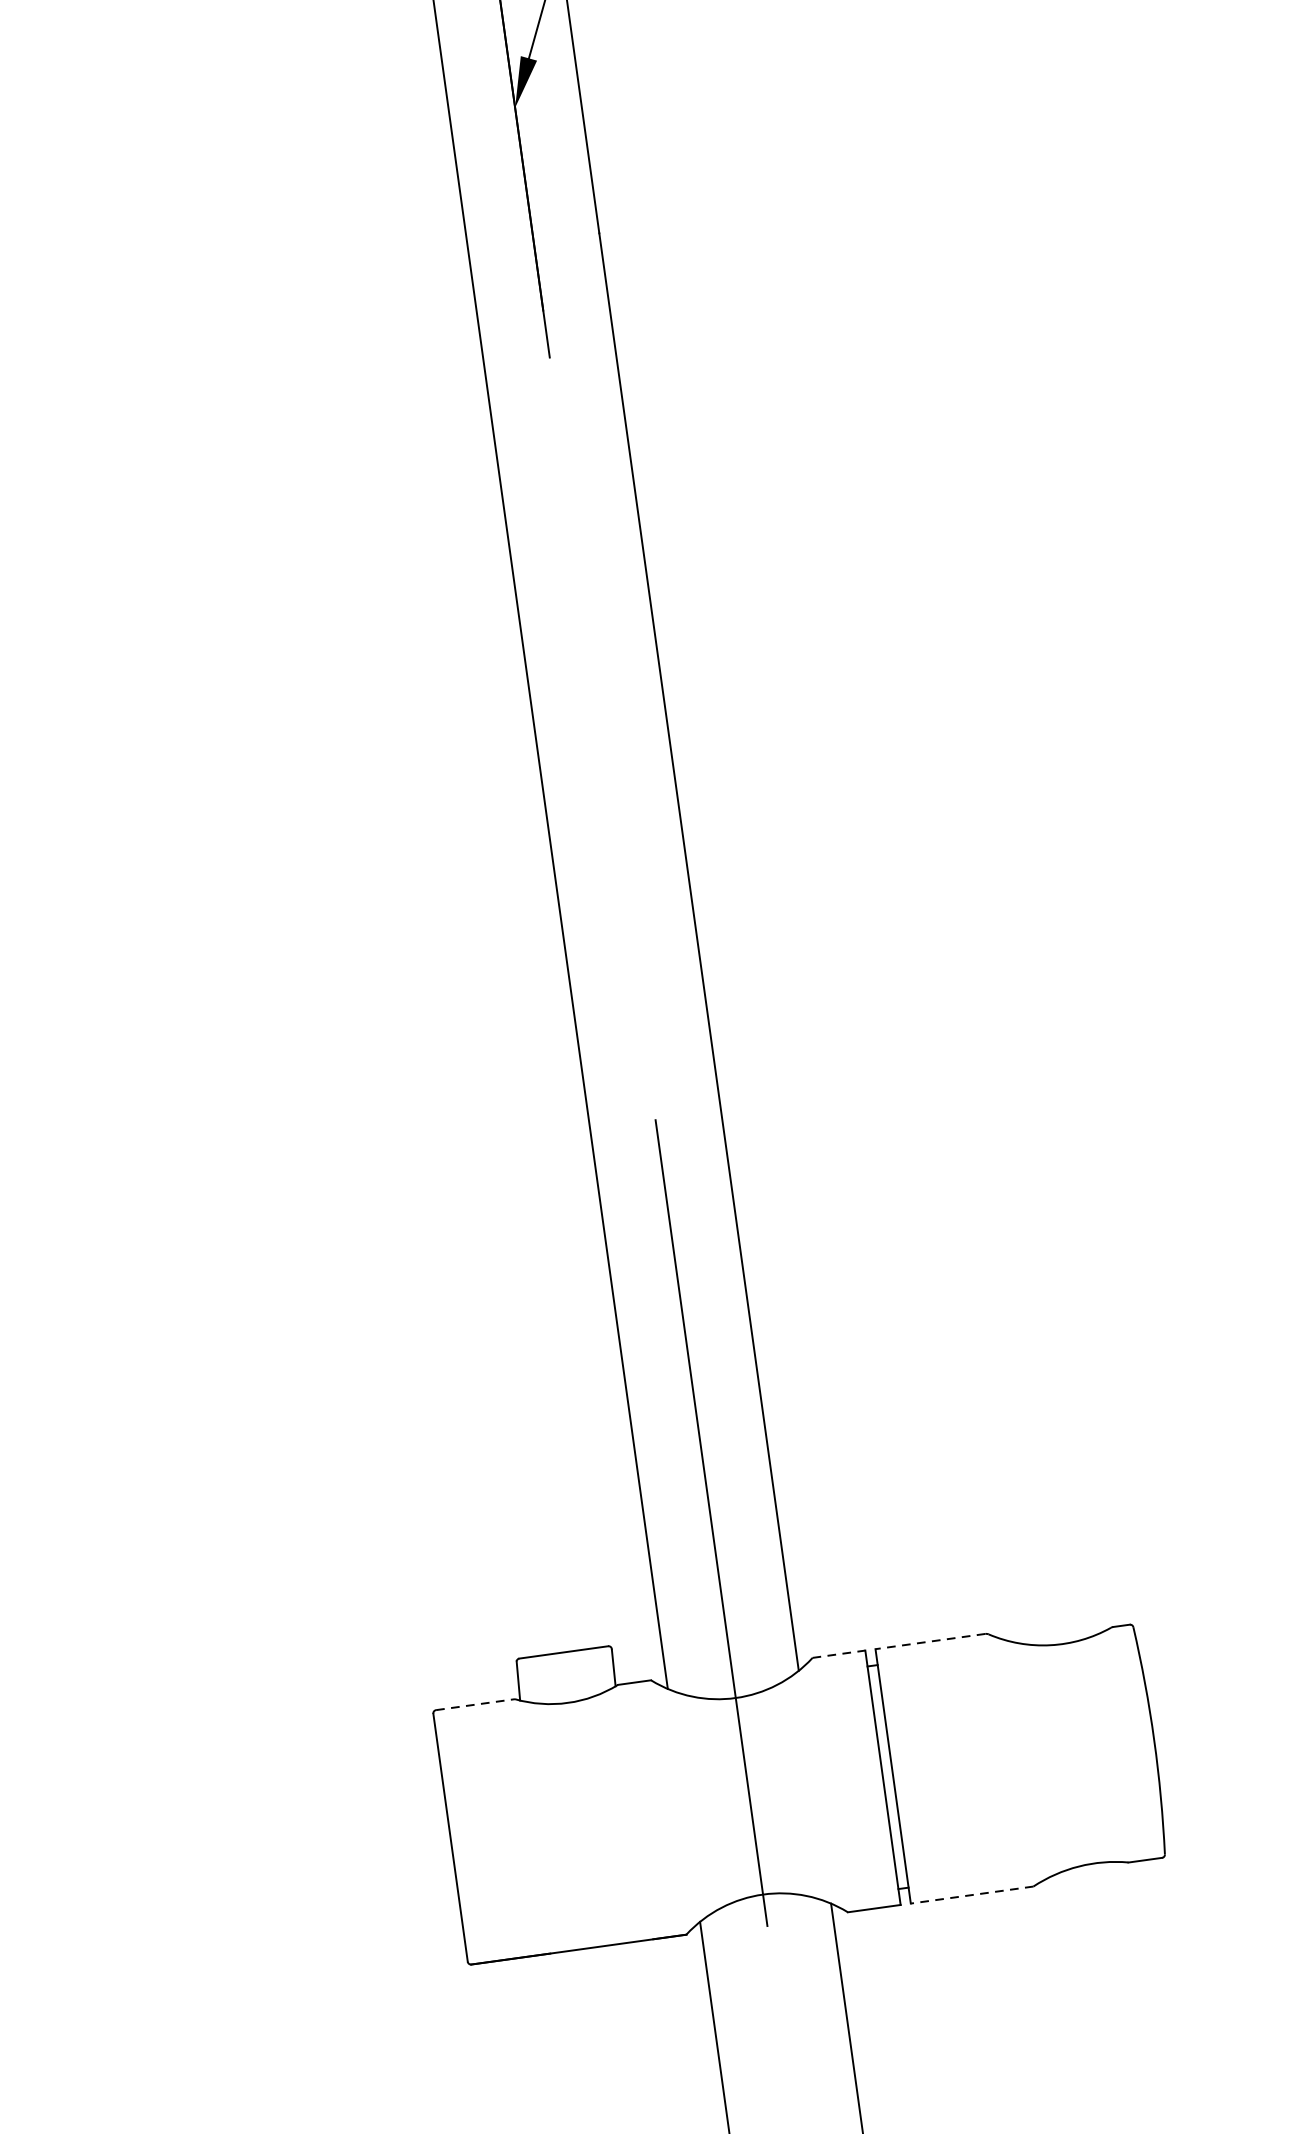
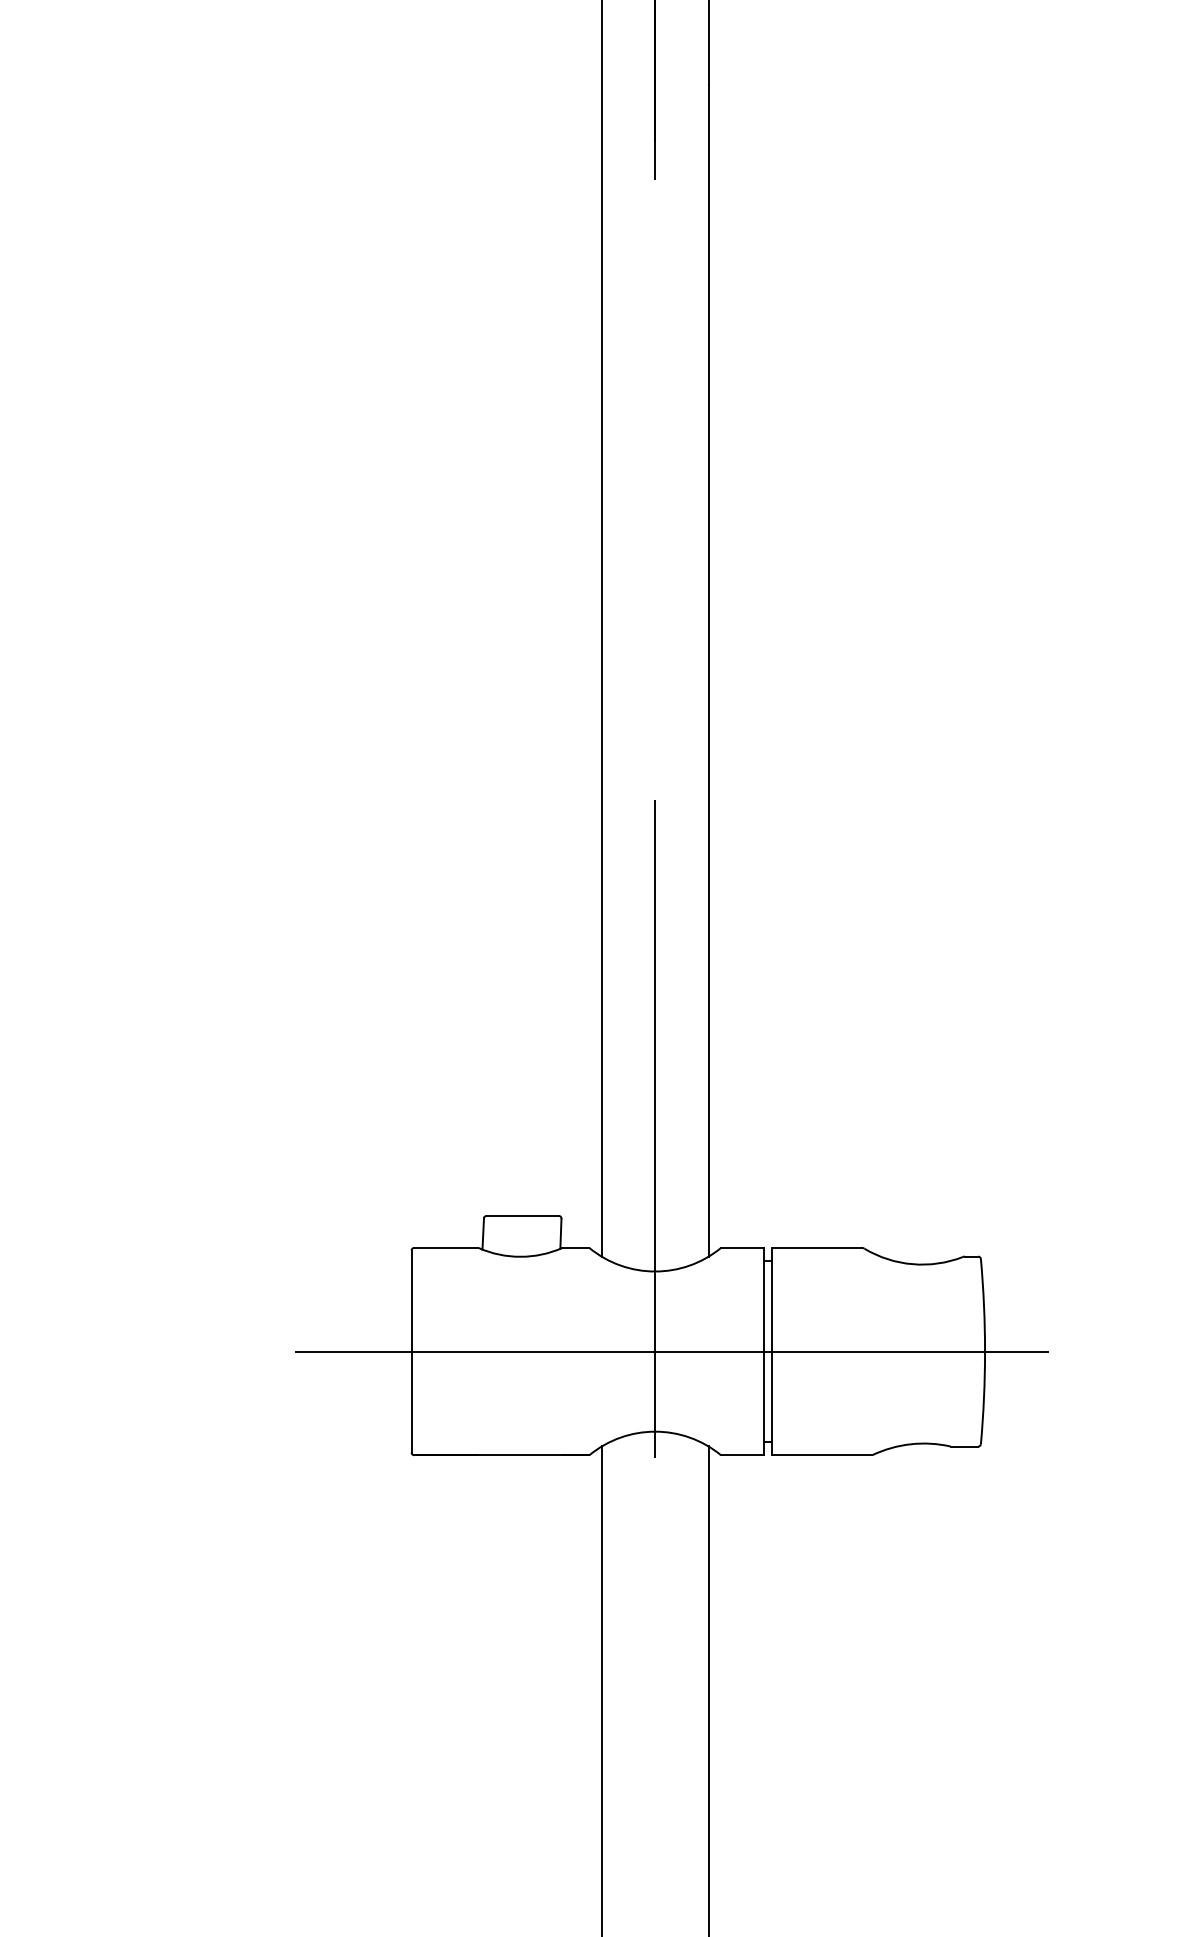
line: (930, 1640) -> (817, 1247), dashed -> solid
line: (838, 1653) -> (742, 1247), dashed -> solid
line: (475, 1704) -> (446, 1247), dashed -> solid
line: (769, 1793) -> (671, 1351), added
line: (972, 1895) -> (822, 1455), dashed -> solid

